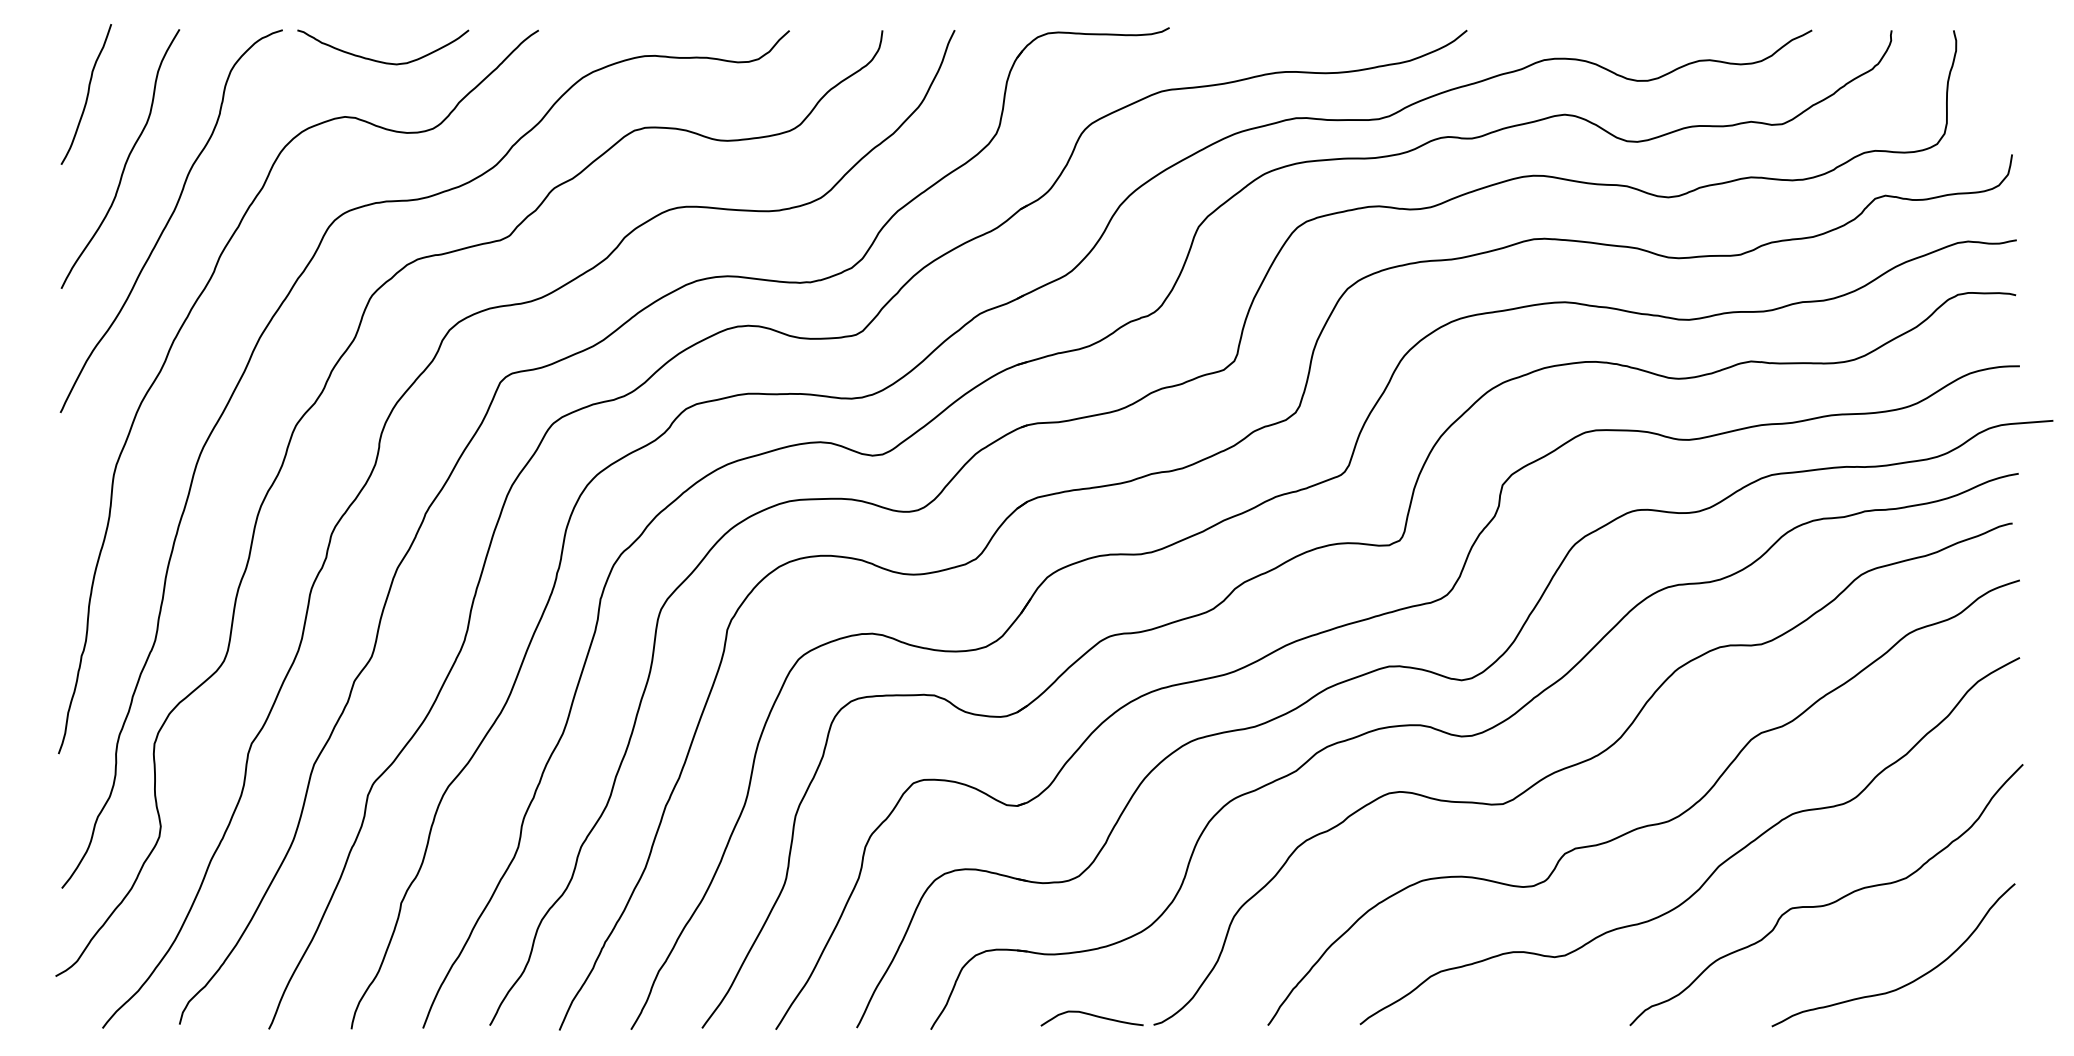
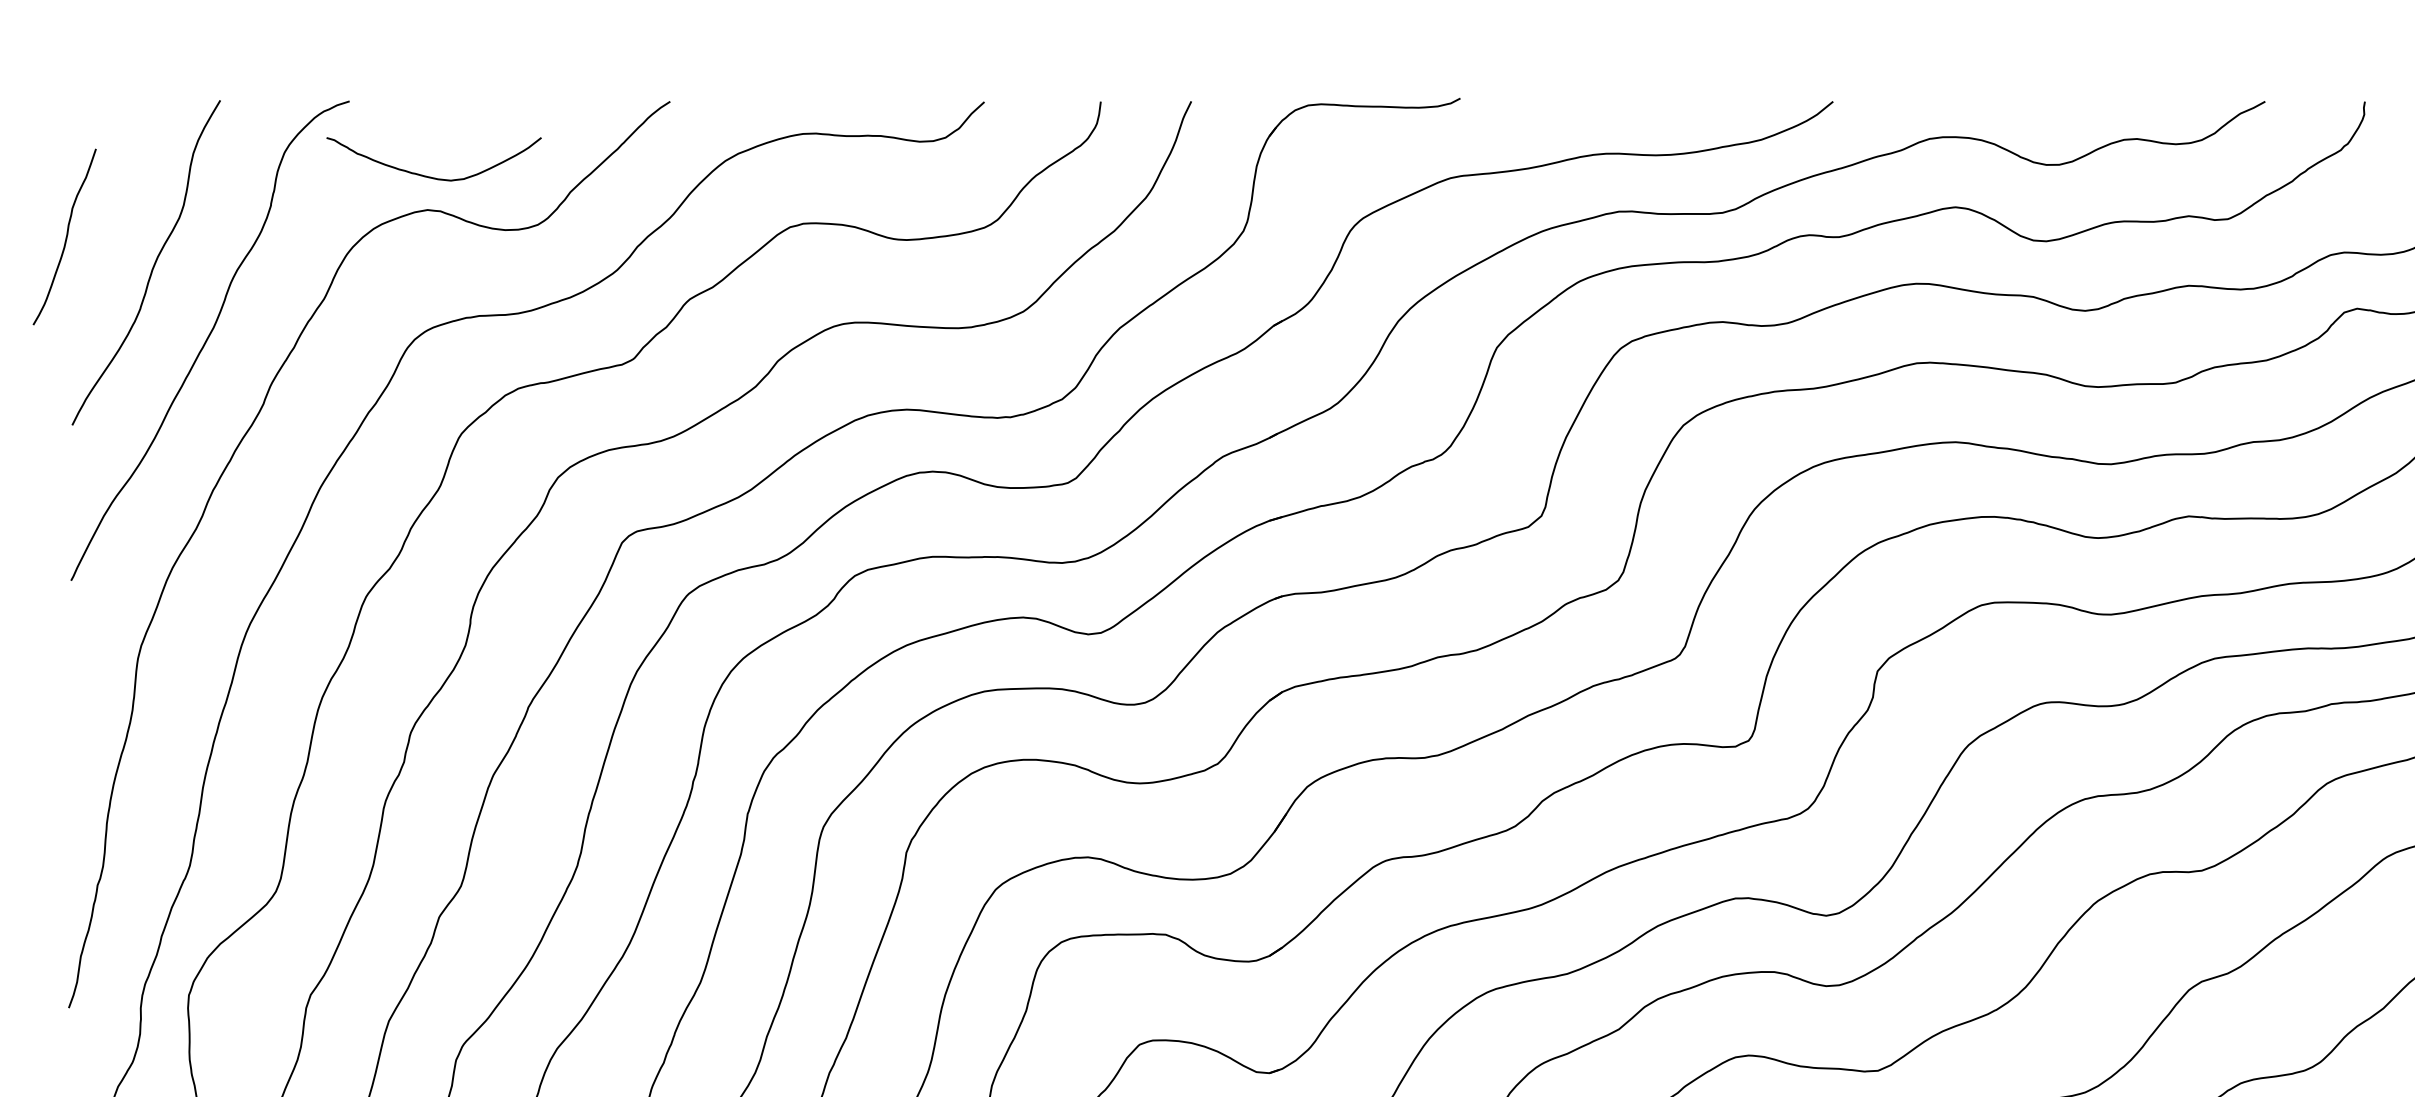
curve: (379, 60) -> (429, 175), moved
curve: (87, 94) -> (66, 237), moved

